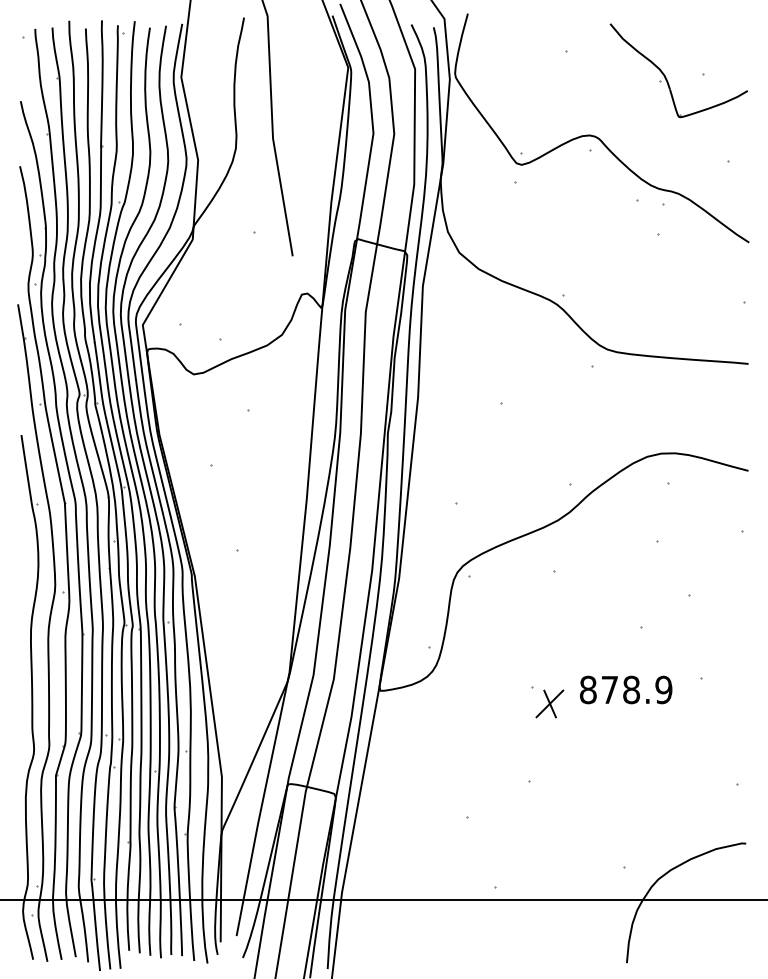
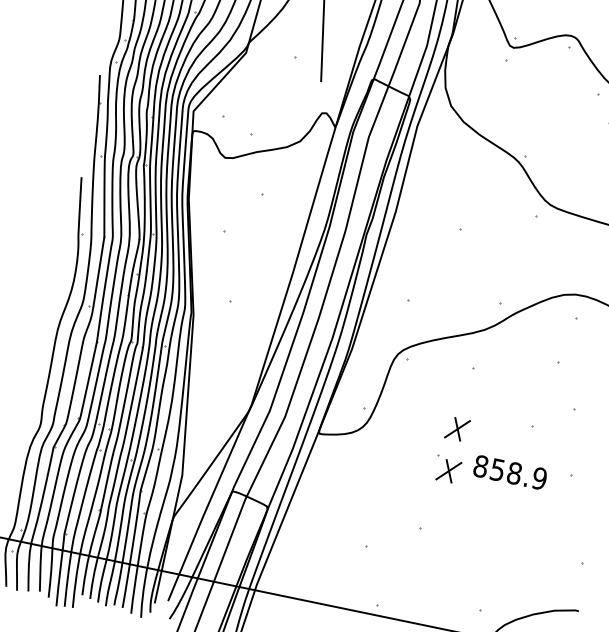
part: (549, 649) -> (457, 428), added
text: (609, 690) -> (497, 470), 878.9 -> 858.9

